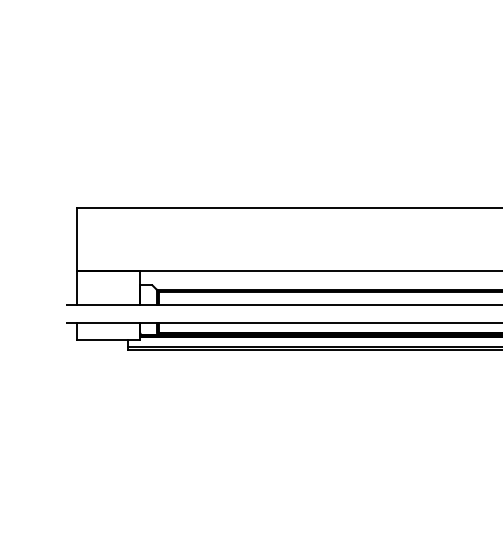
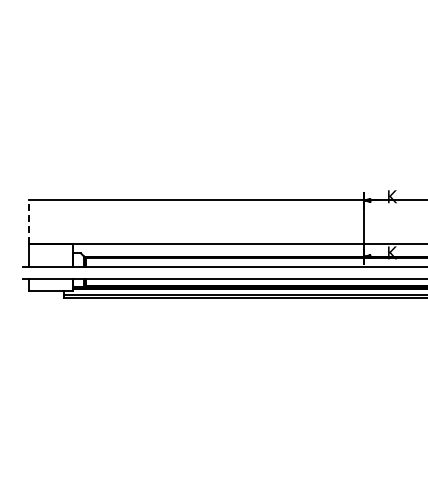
line: (77, 240) -> (29, 222), solid -> dashed

